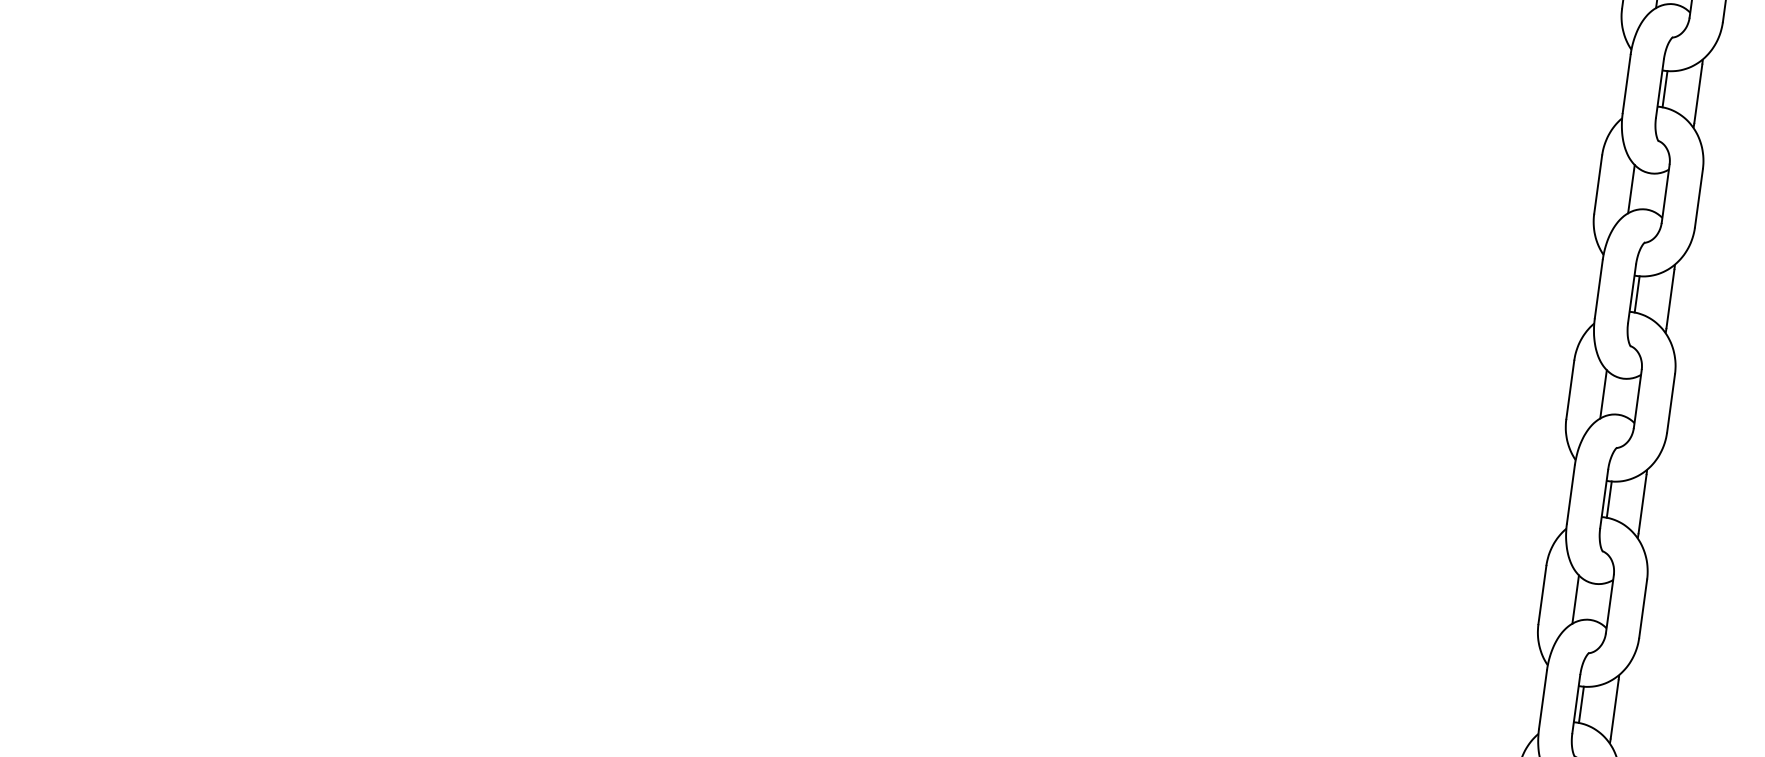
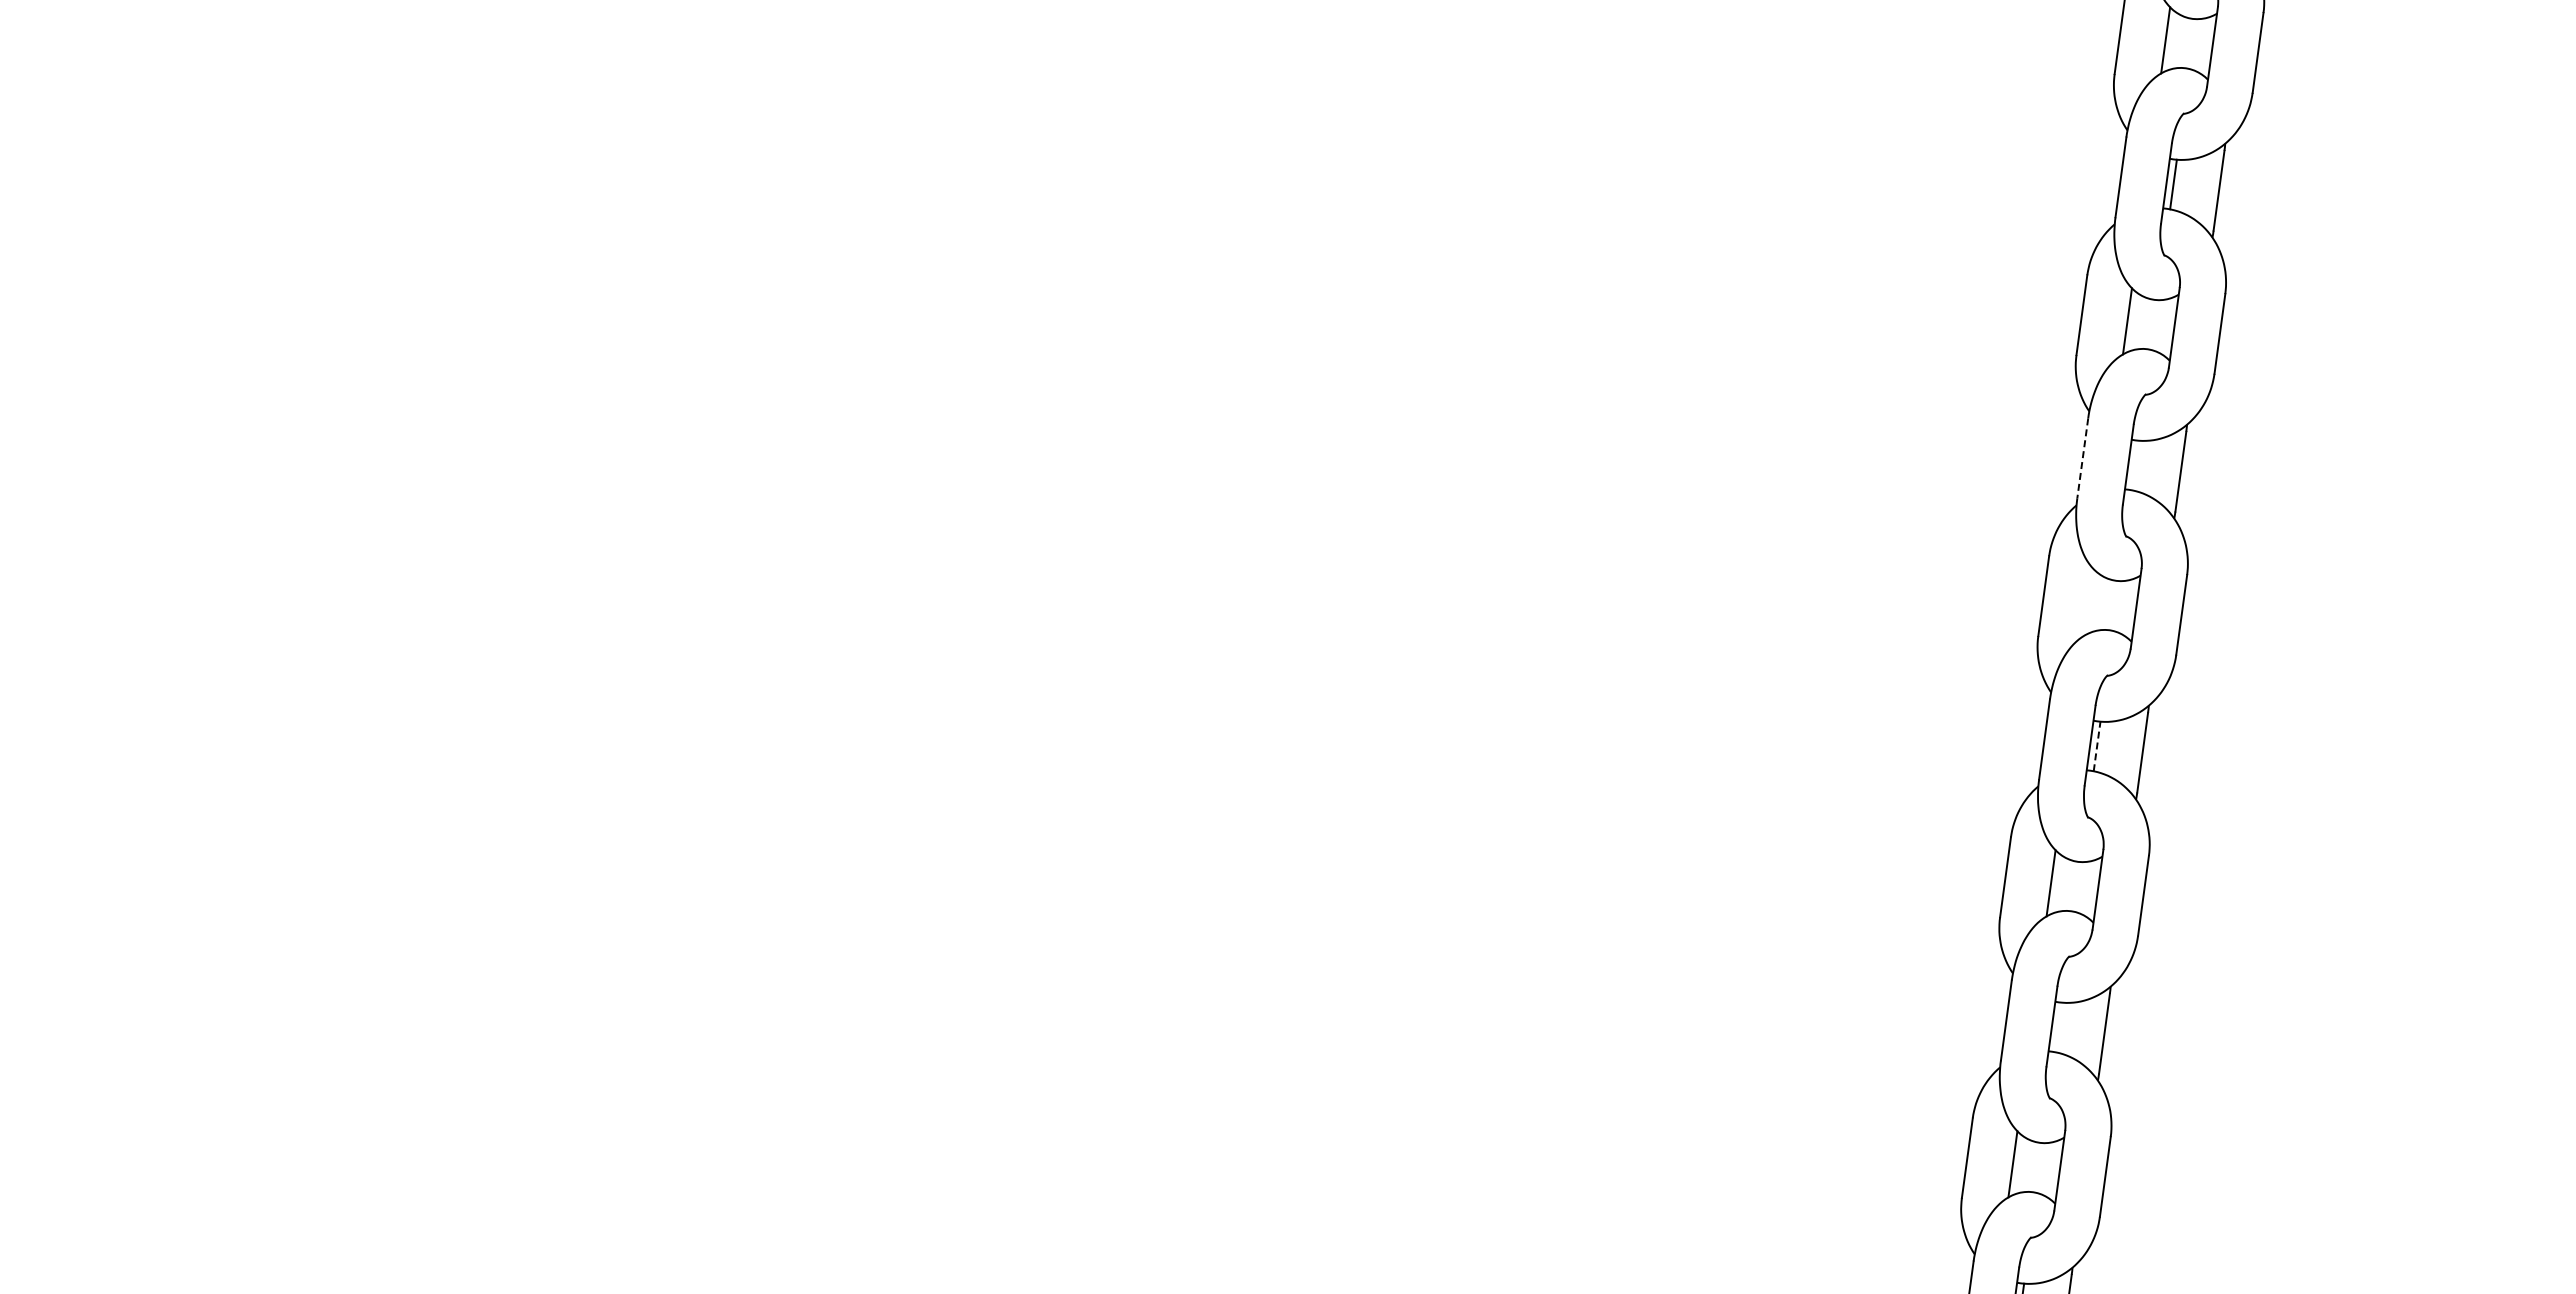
line: (1626, 84) -> (2082, 458), solid -> dashed
line: (1664, 89) -> (2134, 465), removed
line: (1630, 189) -> (2088, 602), removed
line: (1637, 294) -> (2097, 746), solid -> dashed
line: (1608, 499) -> (2058, 1027), removed

